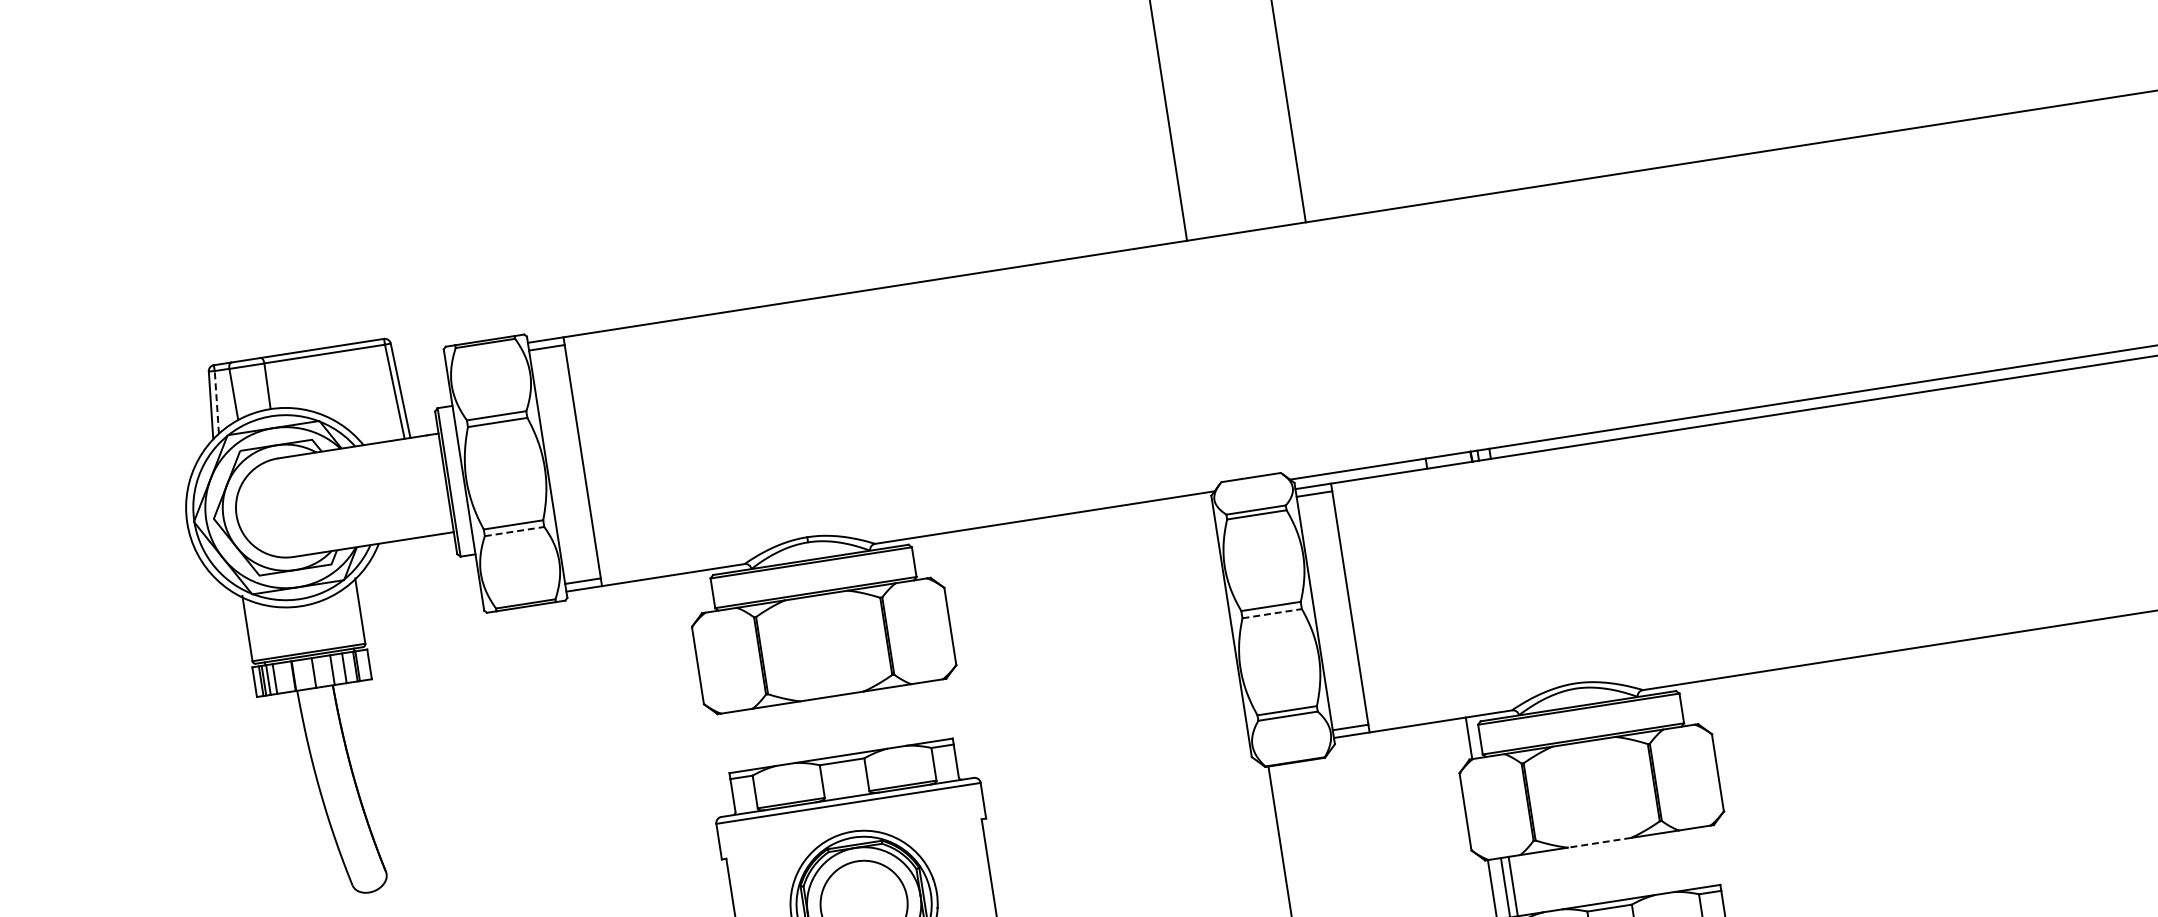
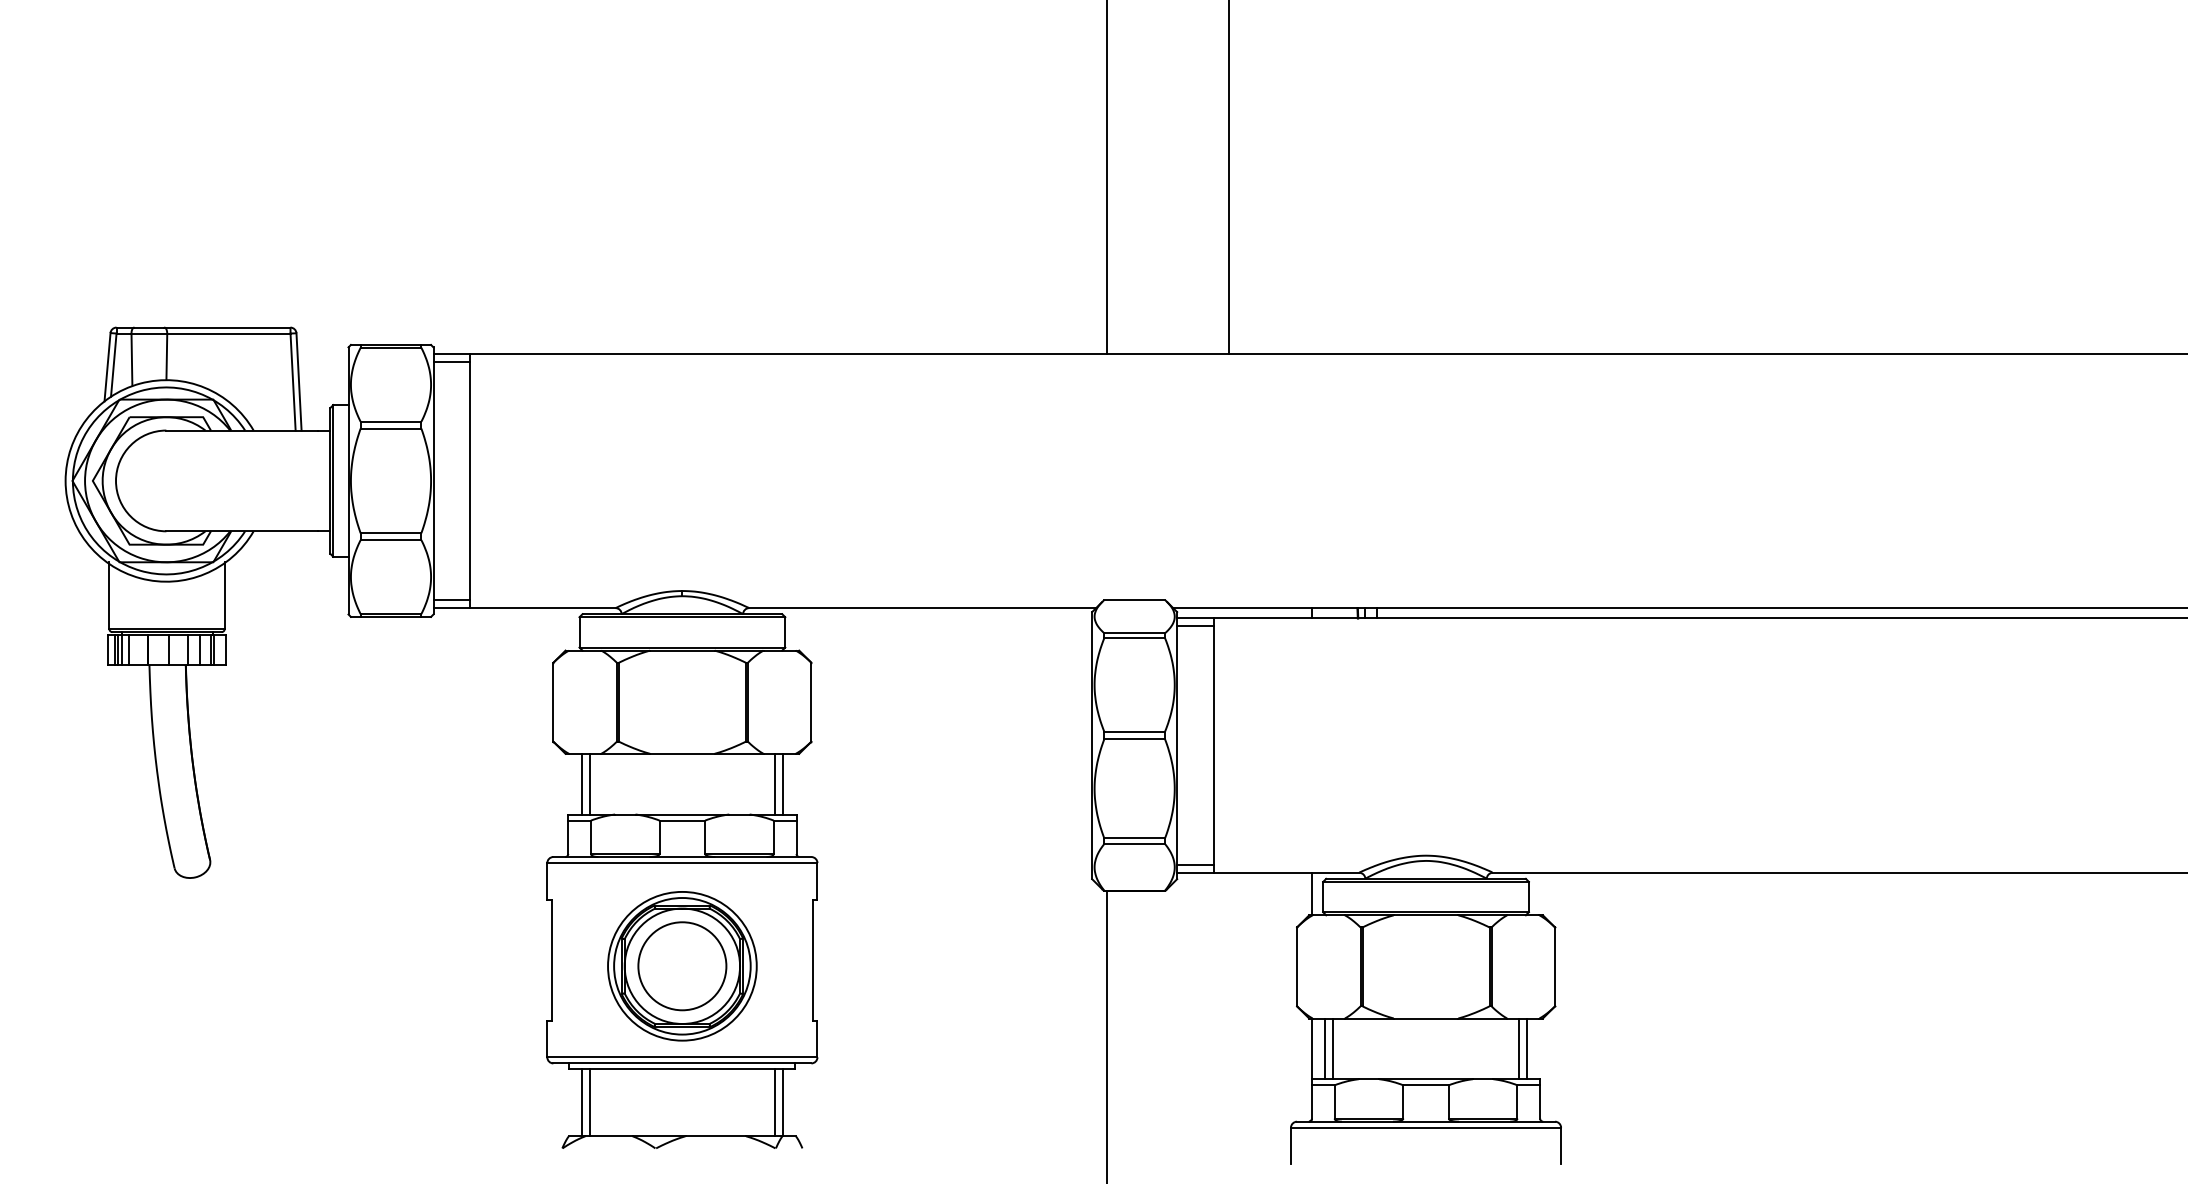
line: (216, 402) -> (113, 365), dashed -> solid
line: (515, 531) -> (391, 540), dashed -> solid
line: (1273, 613) -> (1135, 739), dashed -> solid
line: (935, 710) -> (783, 783), added
line: (927, 711) -> (775, 783), added
line: (745, 739) -> (589, 783), added
line: (737, 740) -> (581, 783), added
line: (1598, 842) -> (1425, 1018), dashed -> solid
line: (1702, 856) -> (1526, 1048), added
line: (1694, 858) -> (1518, 1048), added

